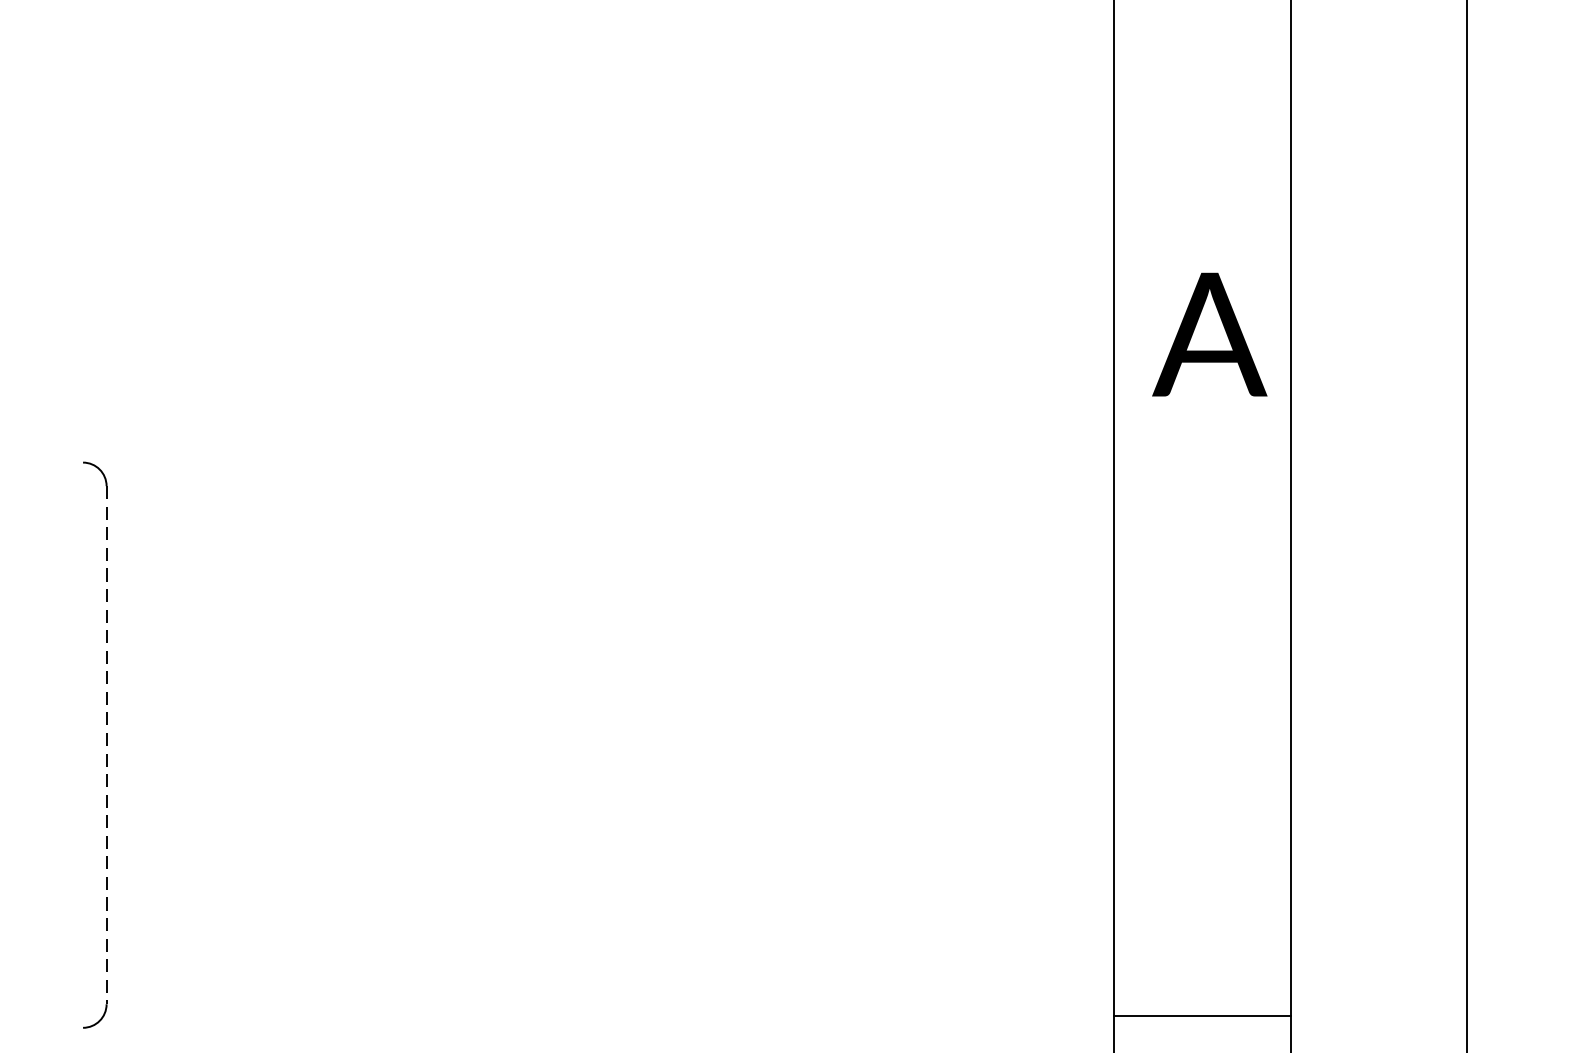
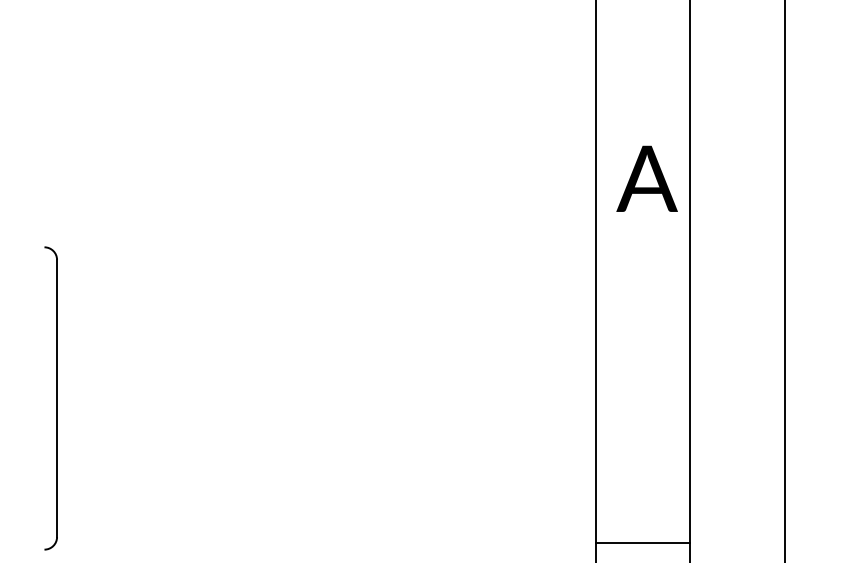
line: (107, 745) -> (57, 398), dashed -> solid

